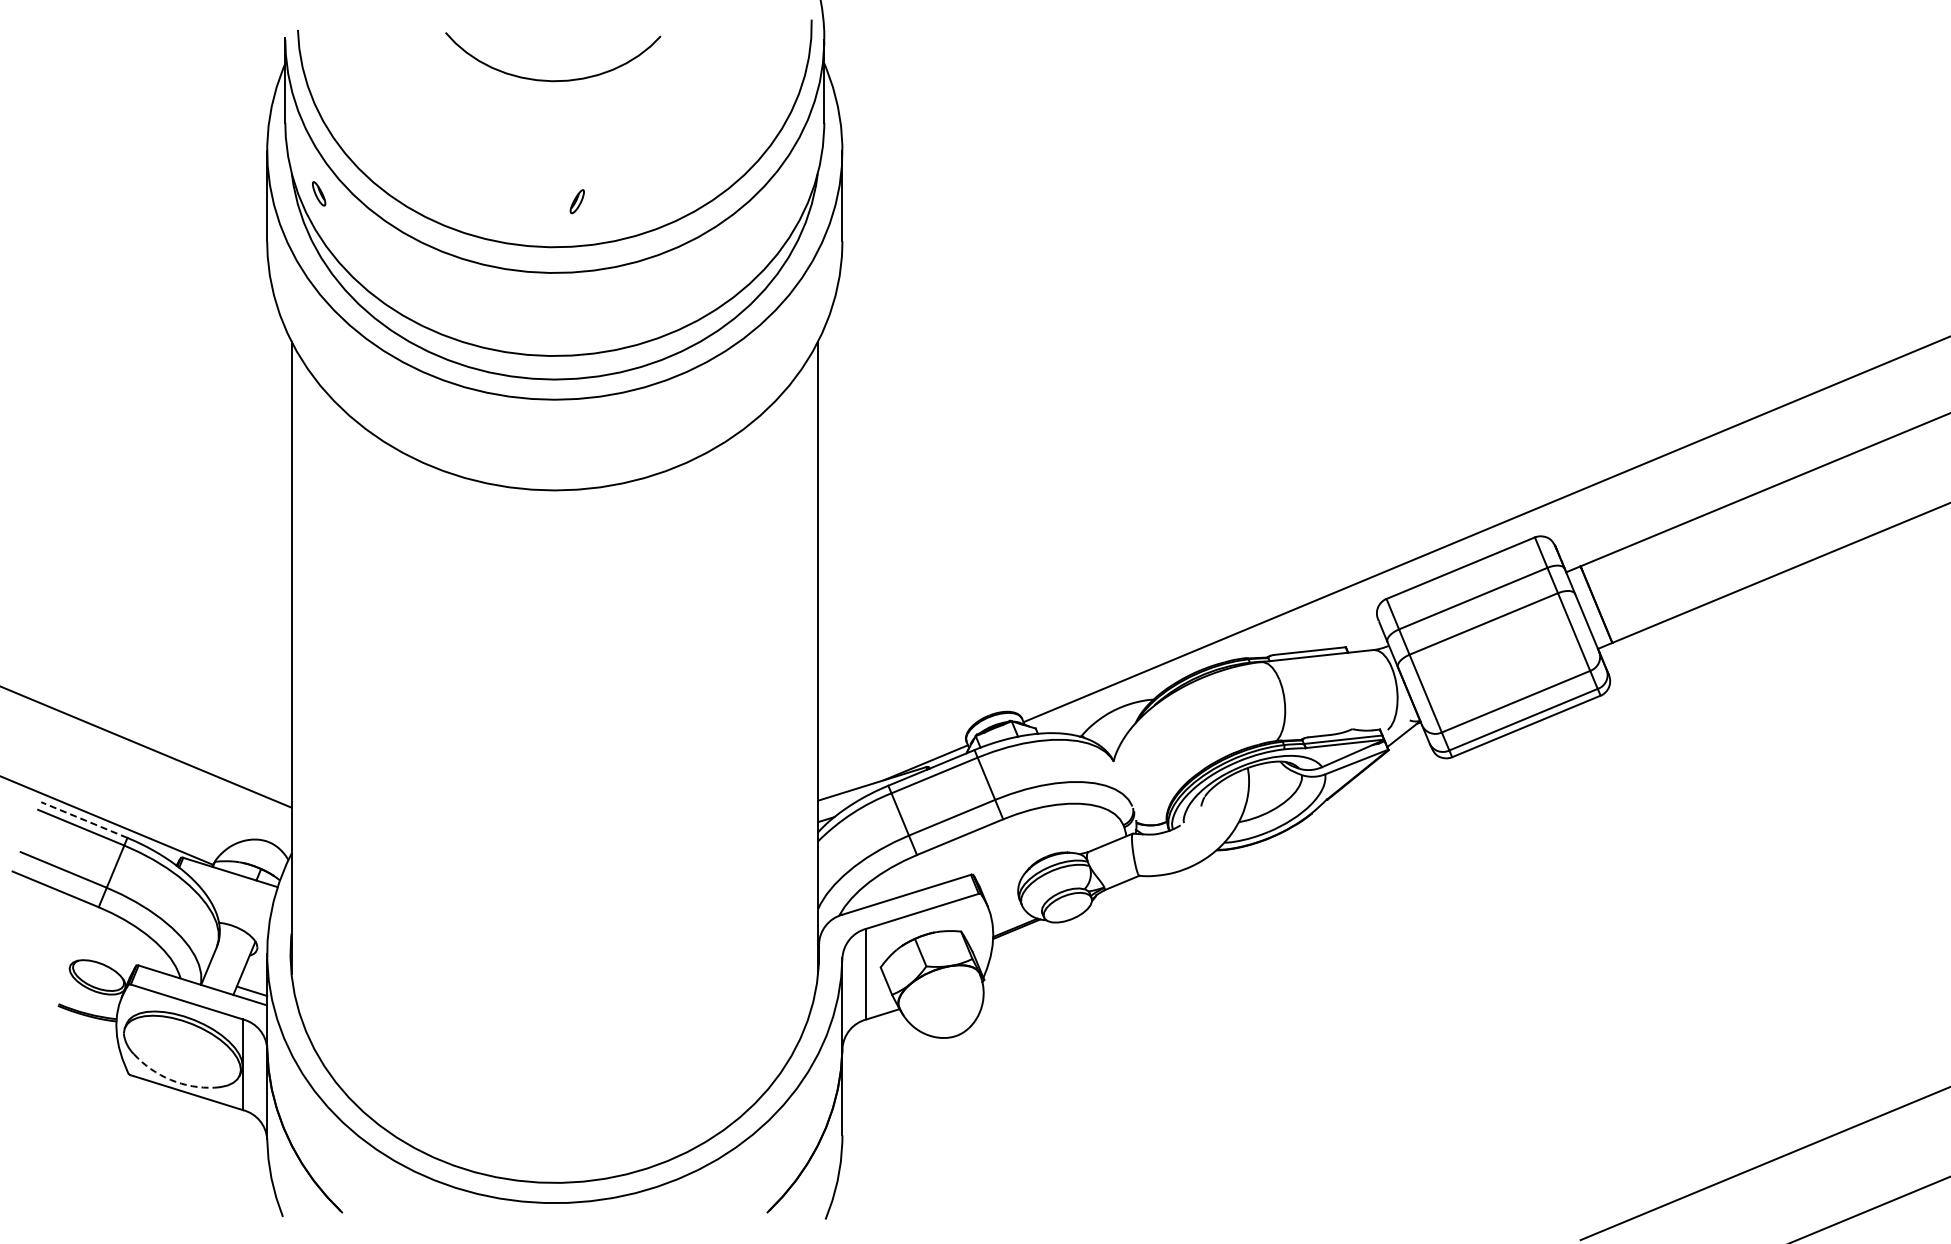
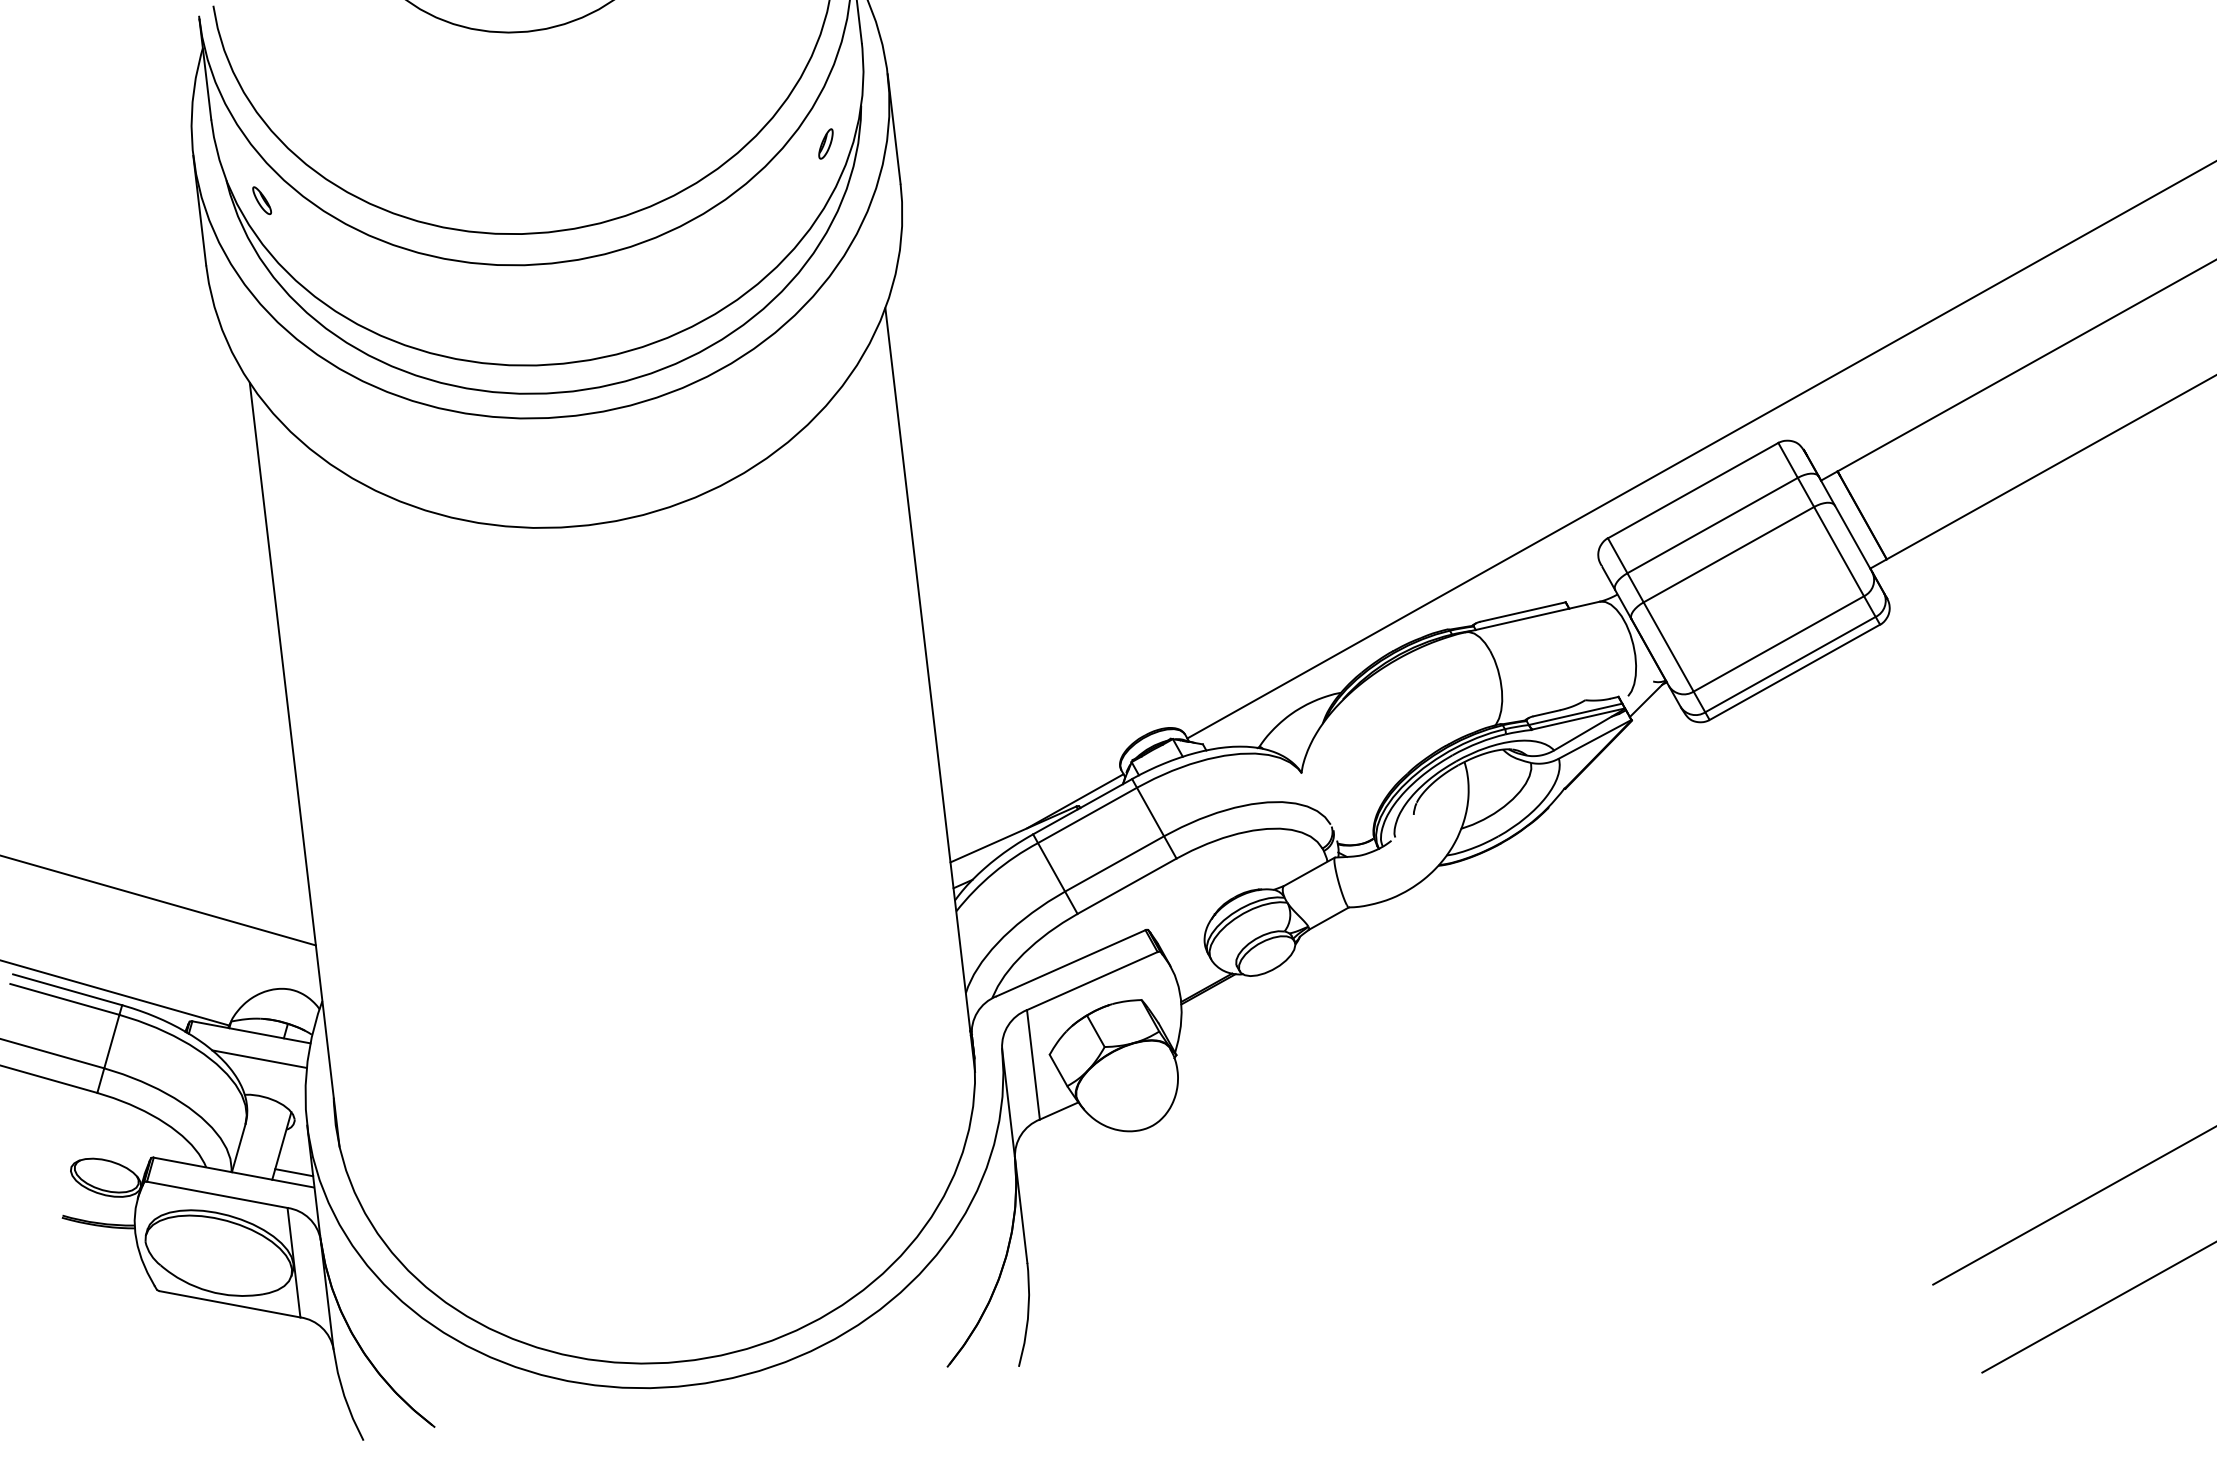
part: (576, 201) -> (824, 143), moved
line: (84, 820) -> (67, 990), dashed -> solid
line: (234, 894) -> (259, 1058), added
arc: (170, 1079) -> (208, 1290), dashed -> solid

